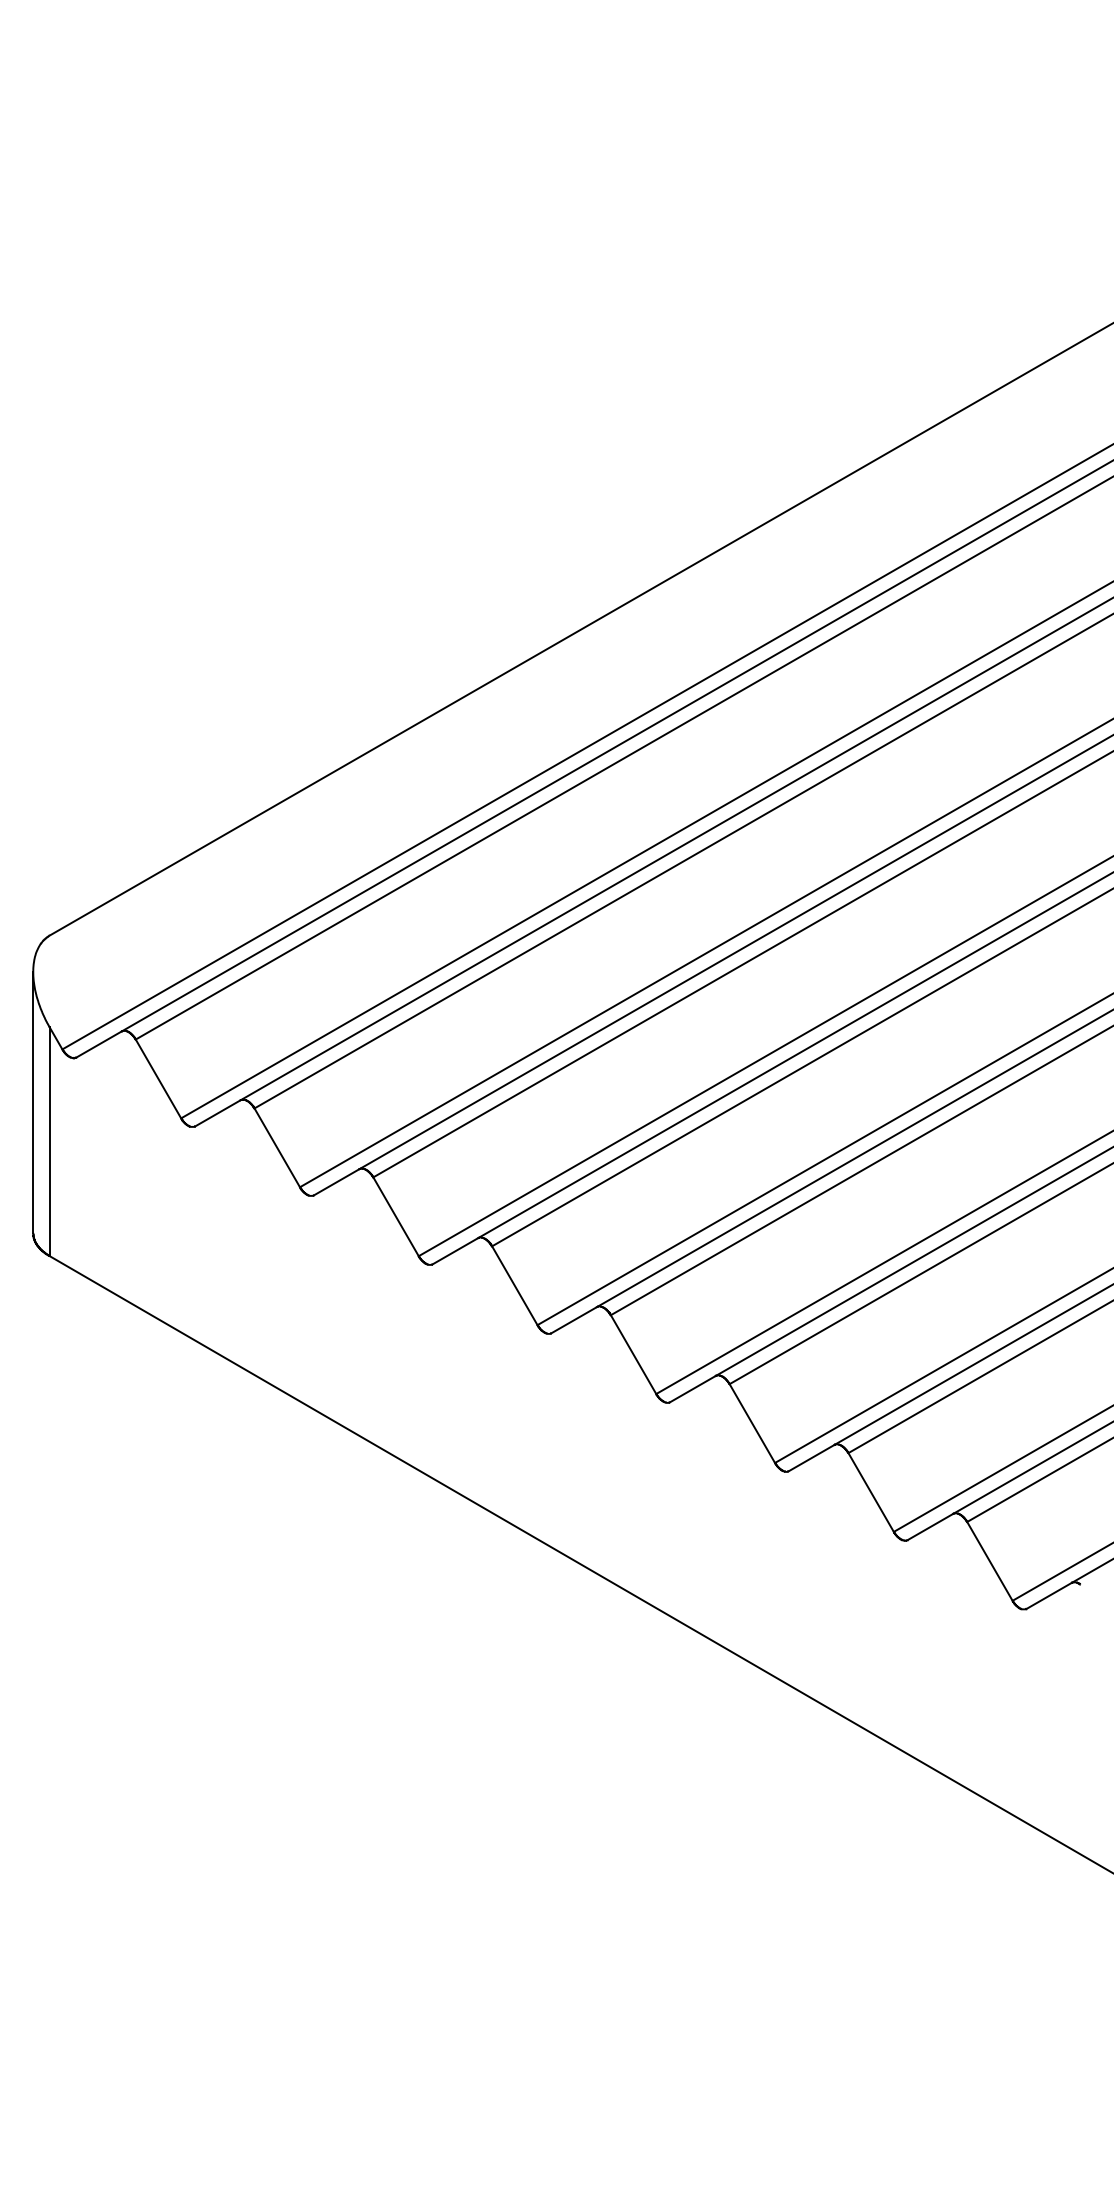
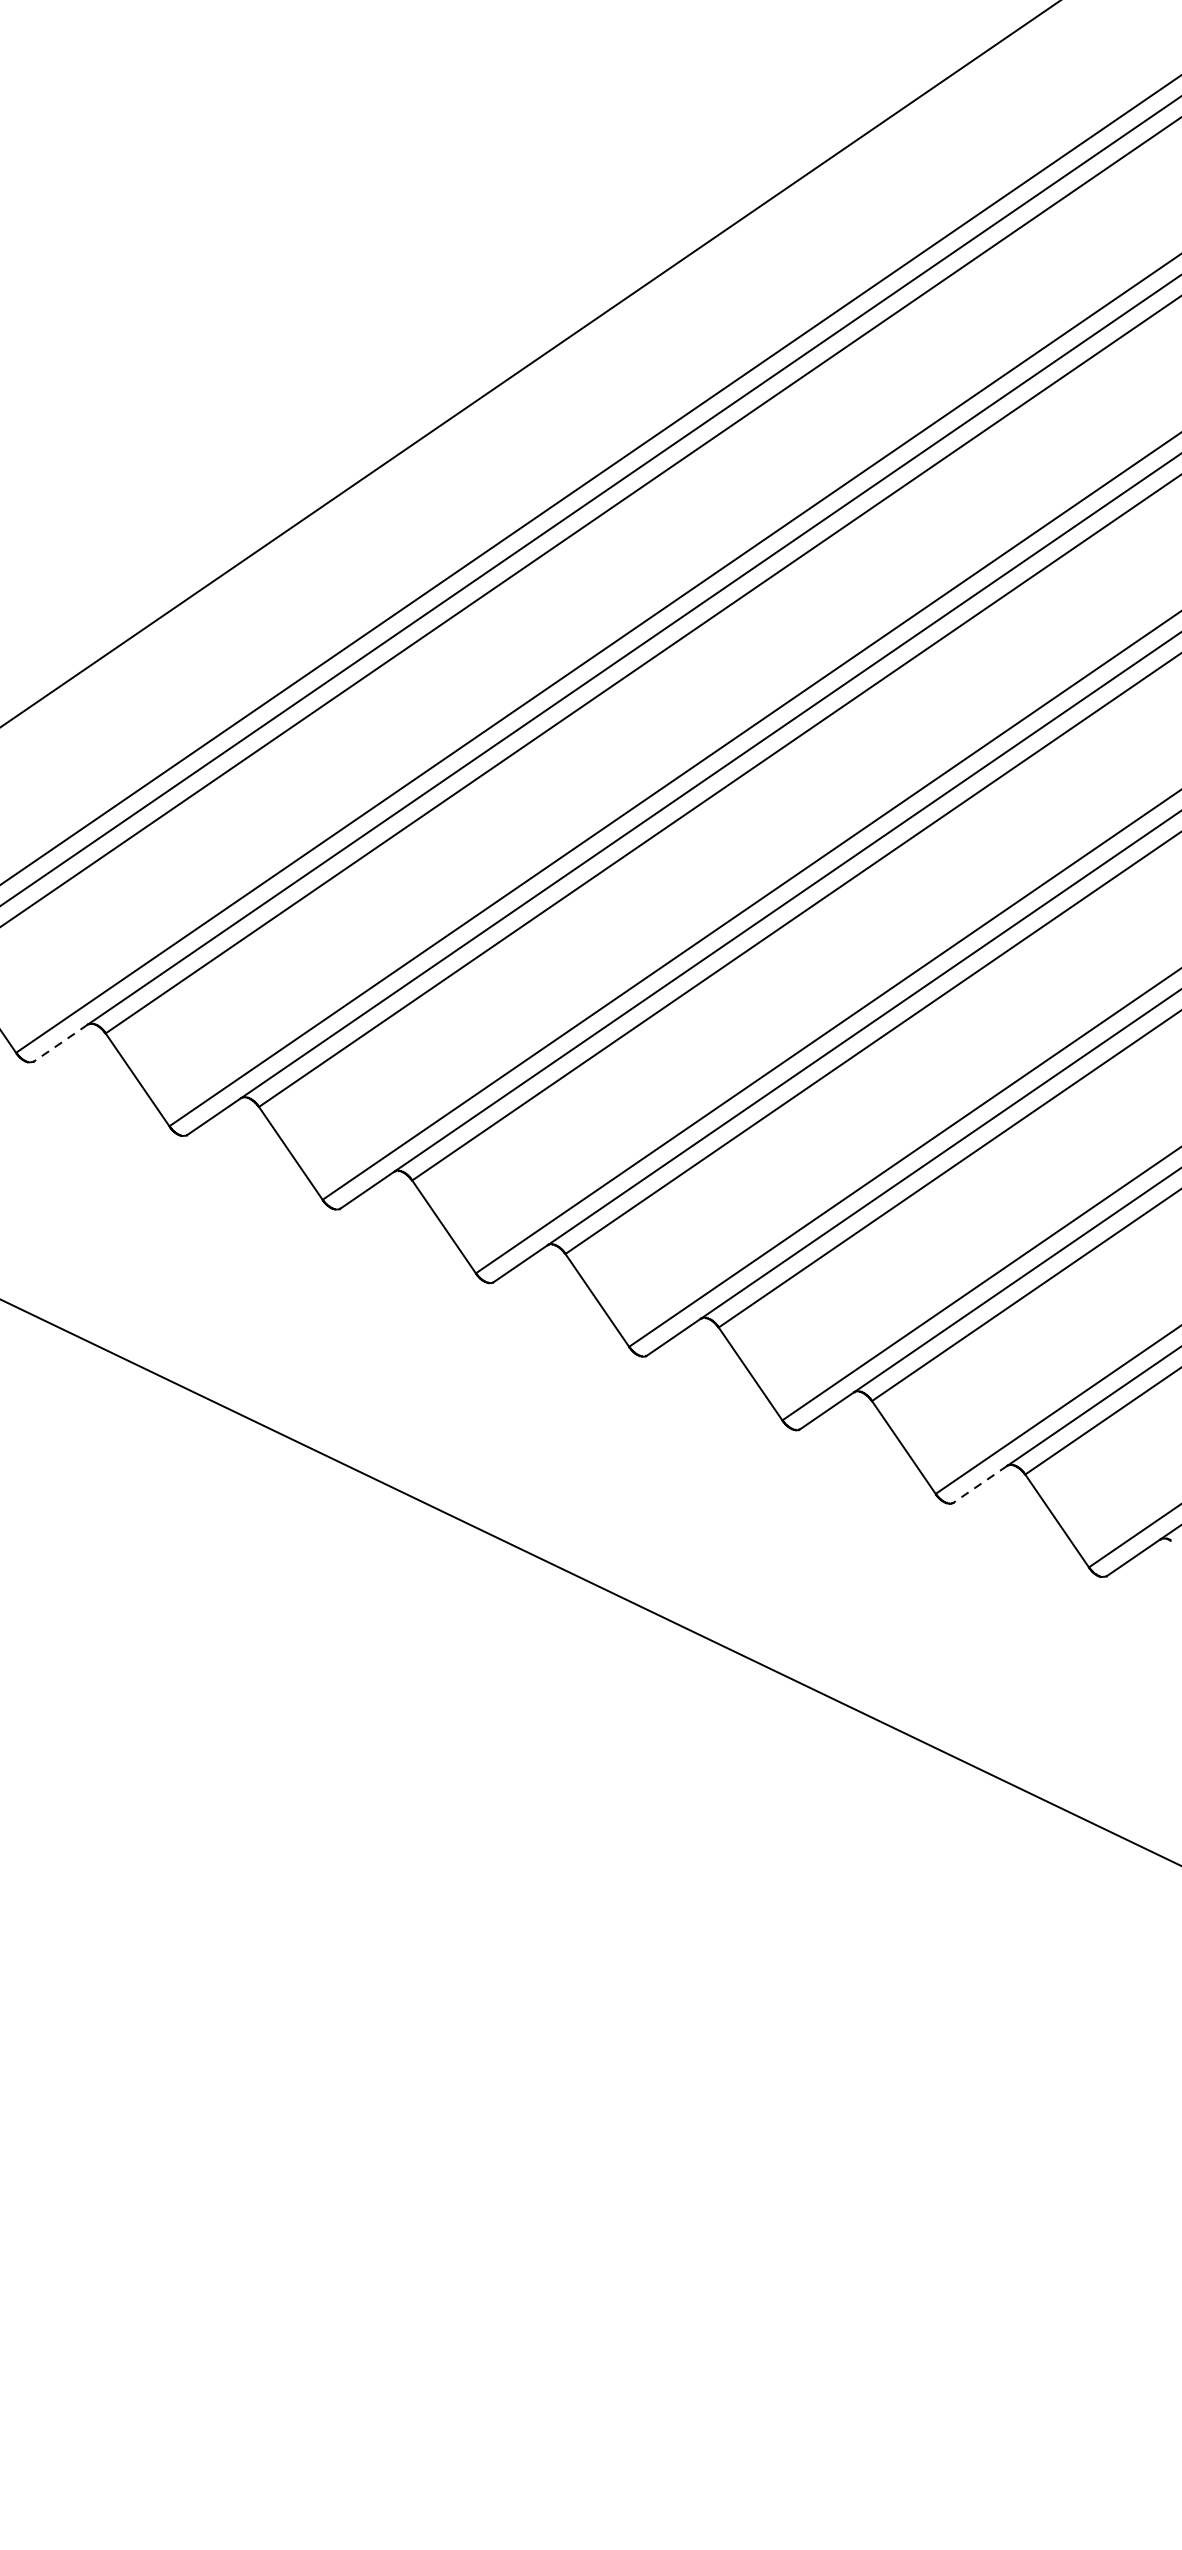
line: (217, 1113) -> (60, 1043), solid -> dashed
line: (930, 1527) -> (980, 1484), solid -> dashed

